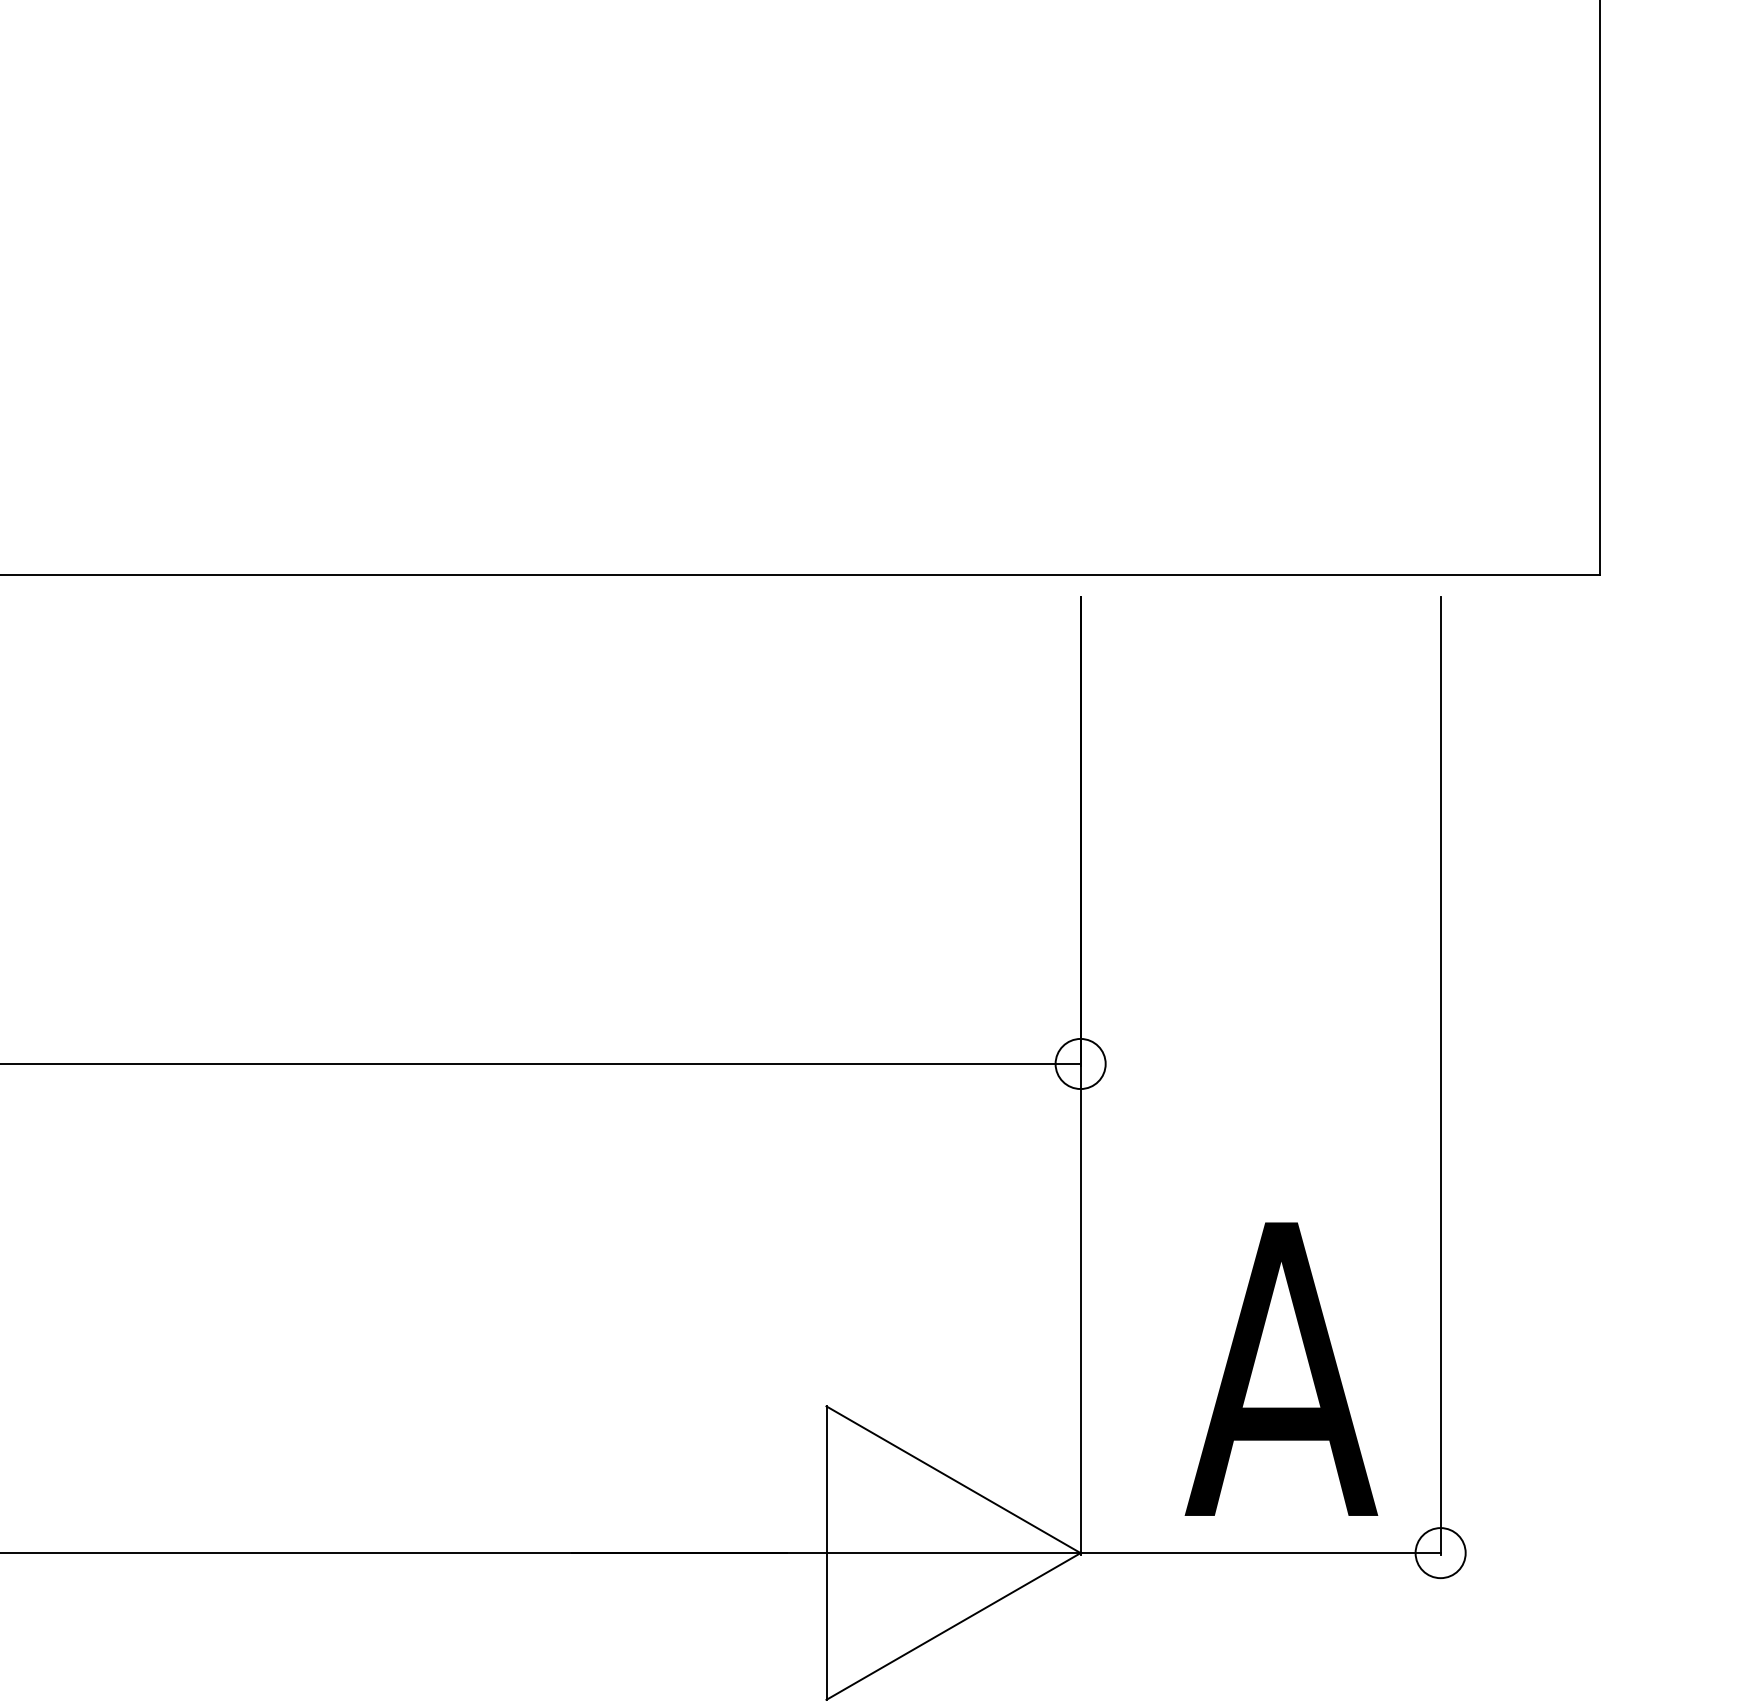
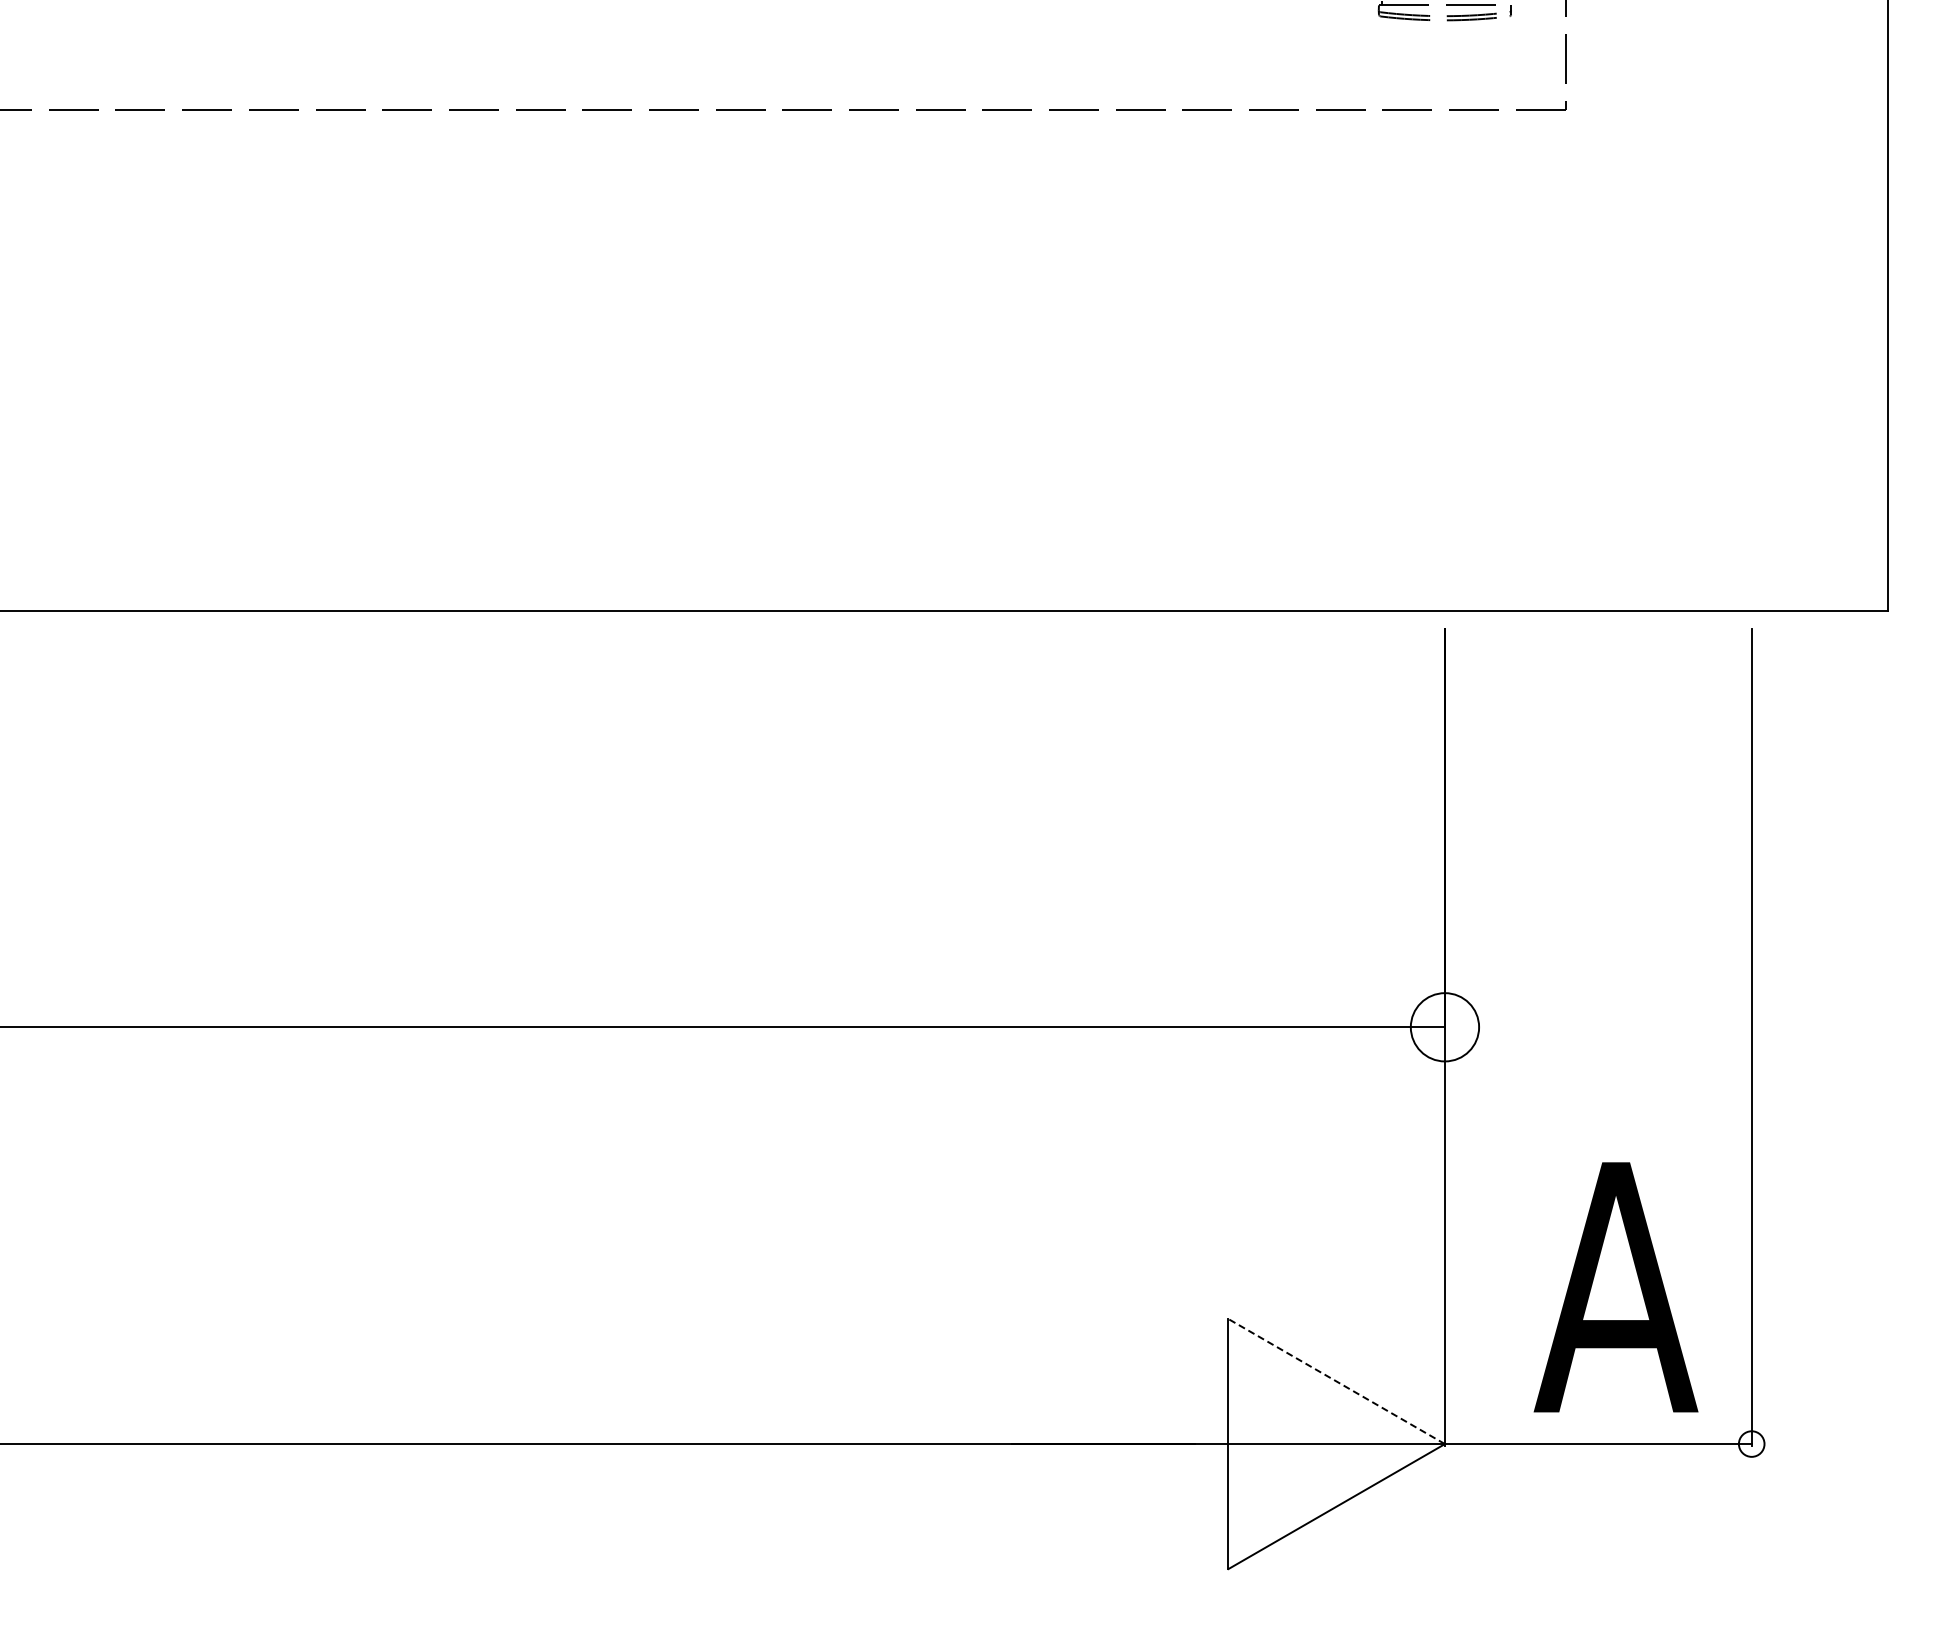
circle: (1080, 1063) -> (1444, 1026), size x1.6
line: (953, 1479) -> (1336, 1381), solid -> dashed
circle: (1440, 1552) -> (1751, 1443), size x0.6

